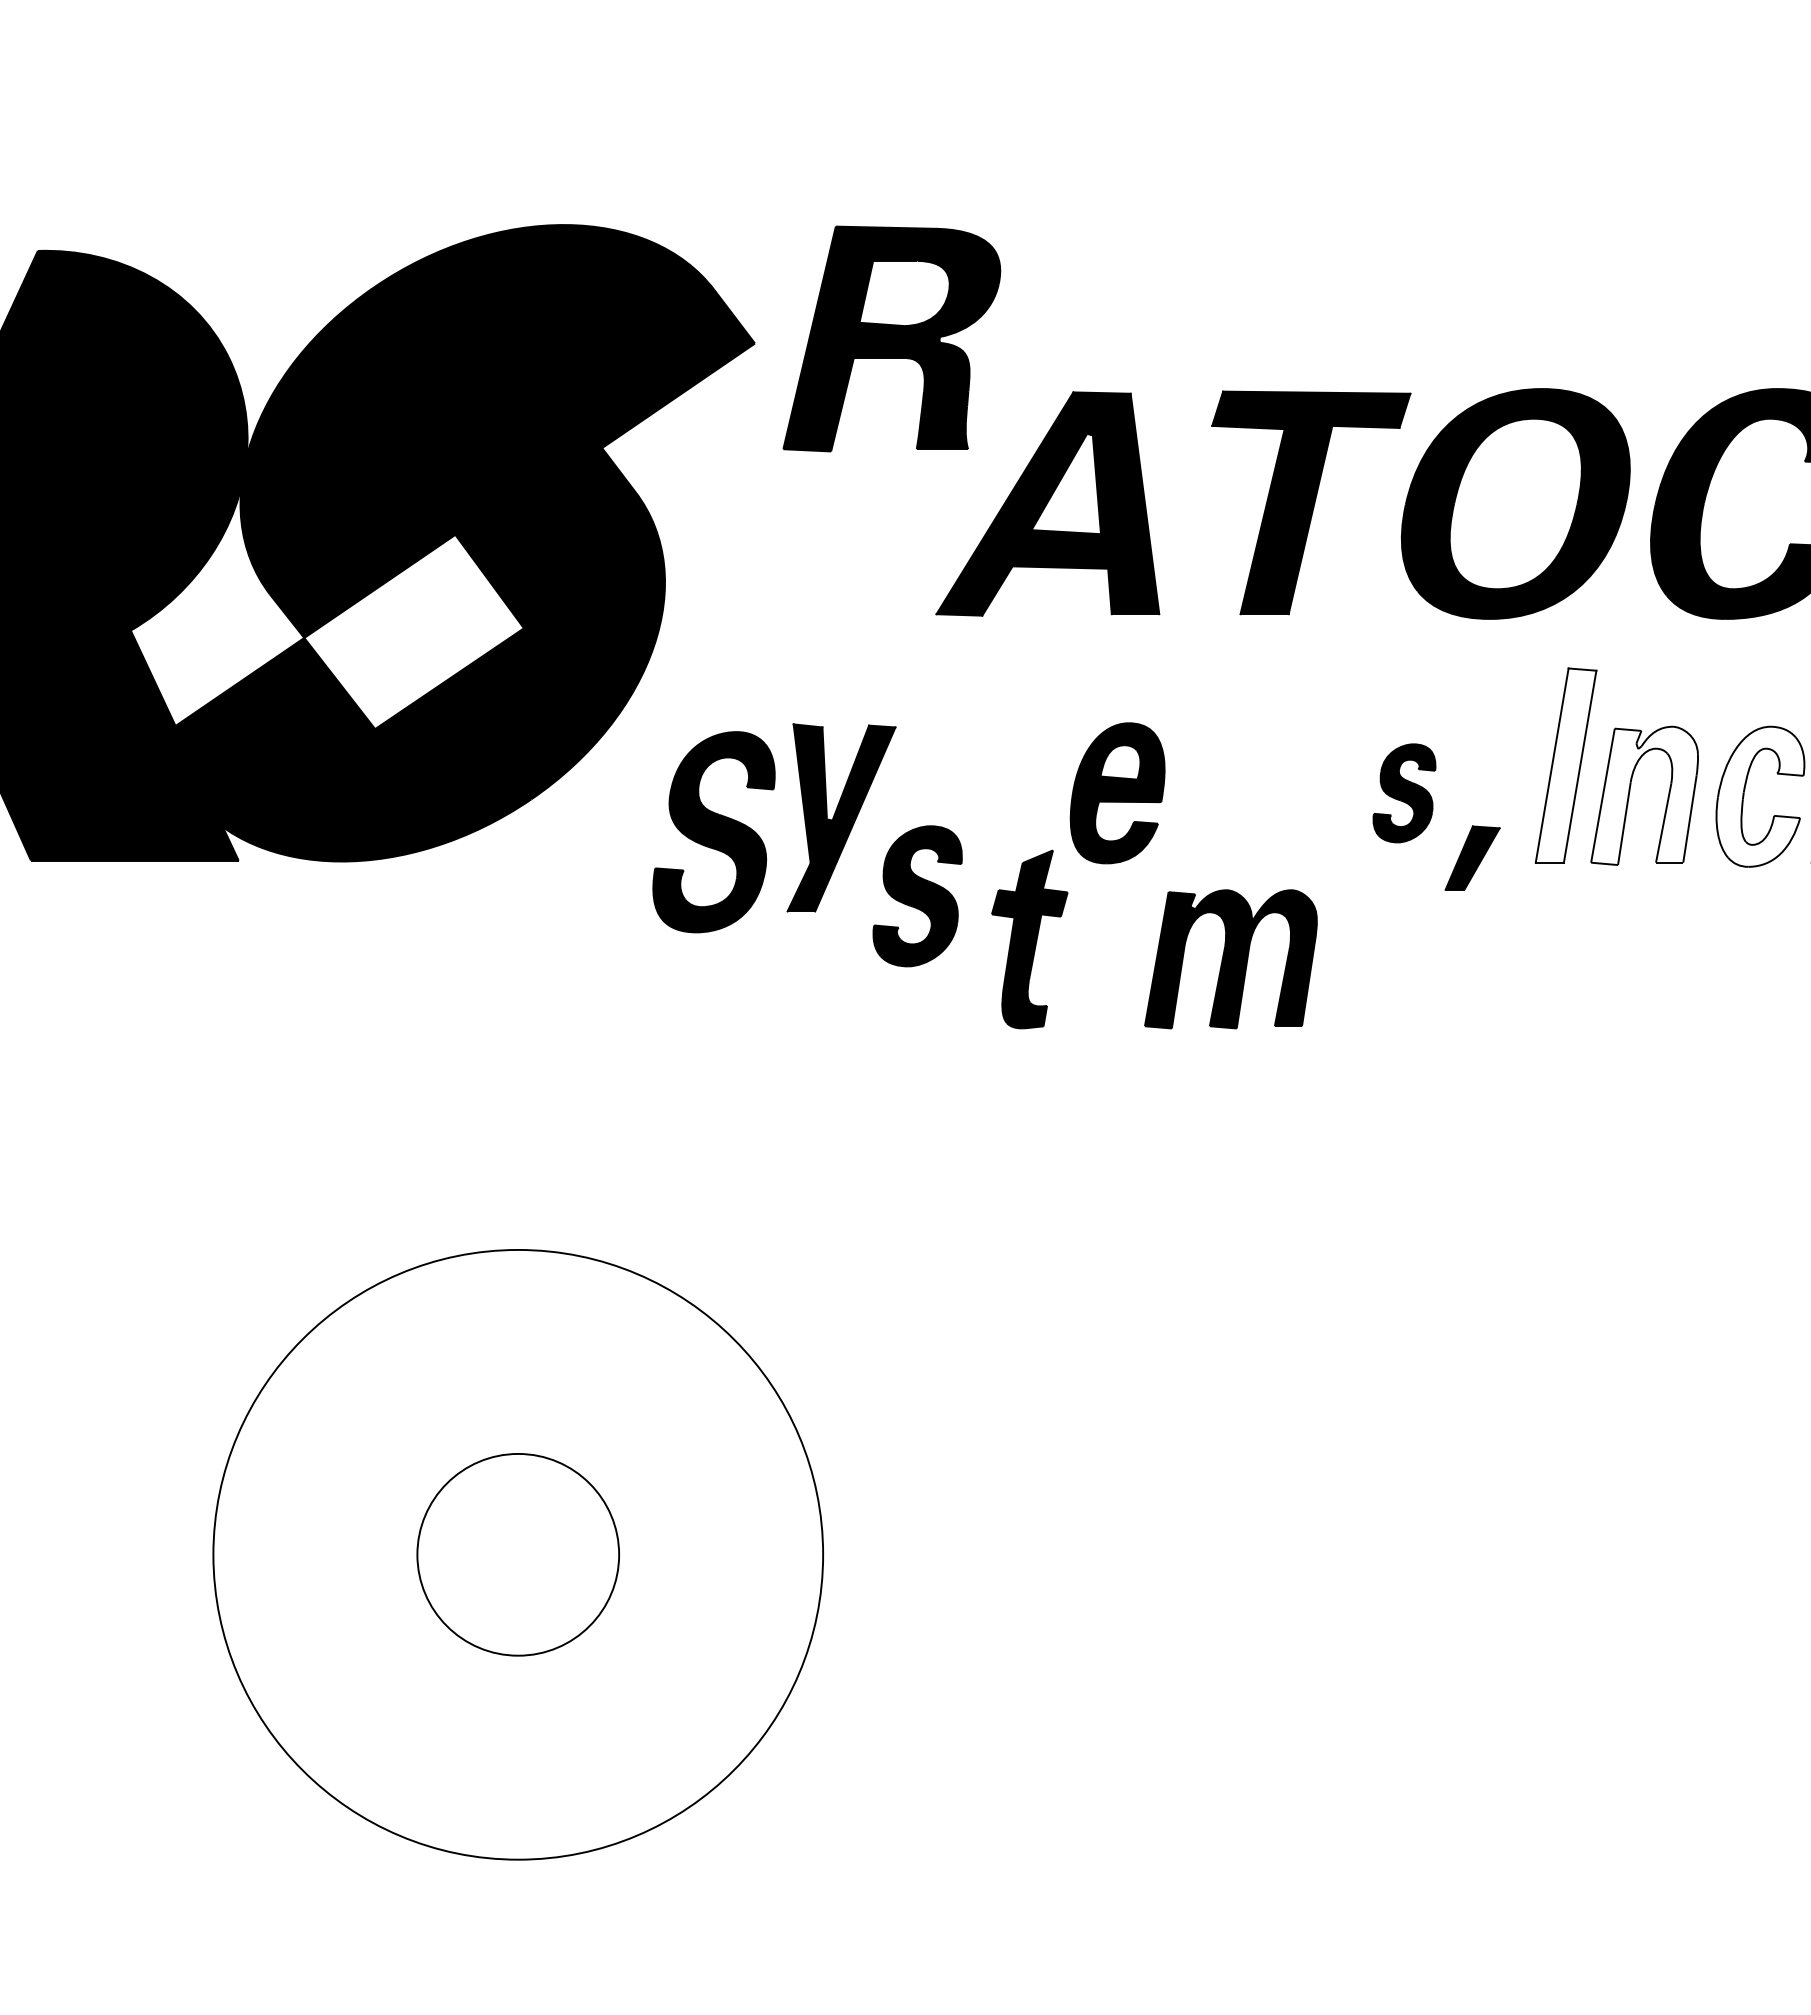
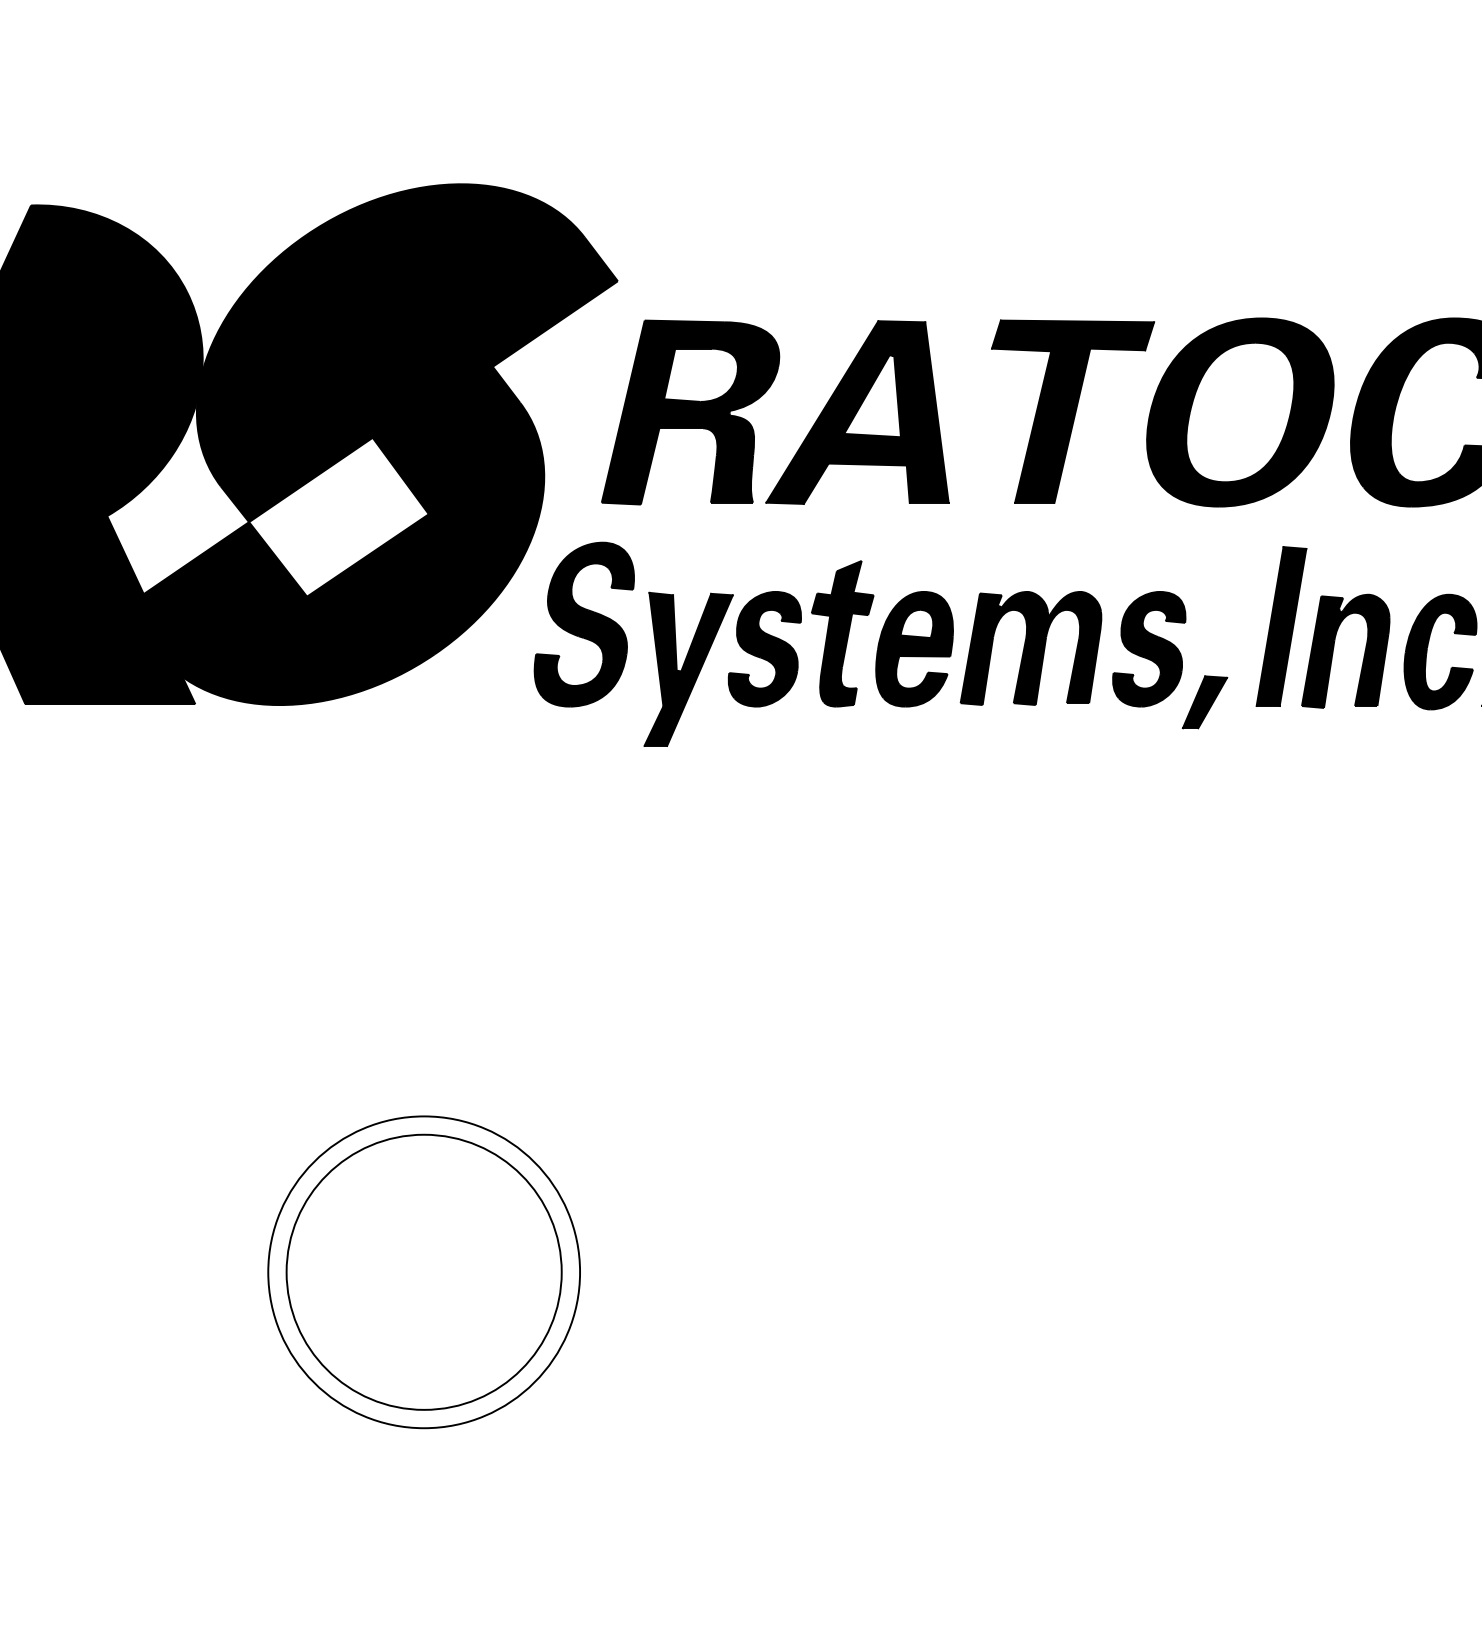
part: (891, 338) -> (690, 412), moved
fill: (1565, 765) -> (1281, 626), added
part: (1404, 793) -> (1149, 649), size x1.43
fill: (1644, 795) -> (1345, 651), added
fill: (1760, 796) -> (1440, 651), added
part: (713, 832) -> (583, 624), moved
part: (917, 896) -> (764, 649), moved
part: (1029, 939) -> (842, 633), moved
part: (1230, 959) -> (1030, 648), moved
circle: (517, 1554) -> (423, 1272), size x0.62
circle: (518, 1554) -> (424, 1272), size x1.67

